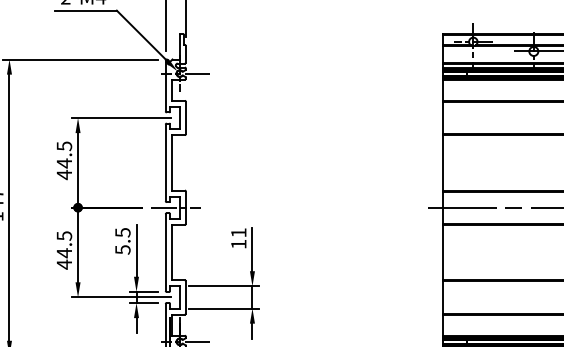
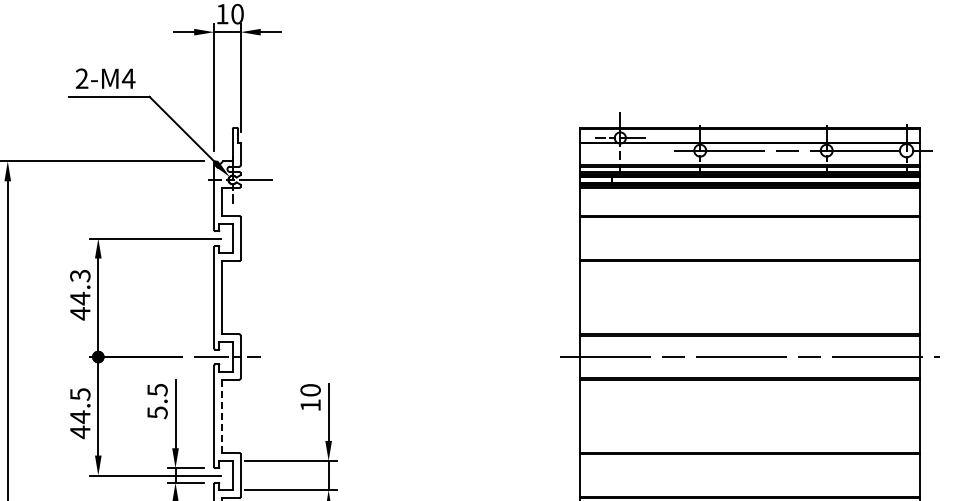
text: (63, 145) -> (79, 275), 44.5 -> 44.3
text: (238, 233) -> (310, 390), 11 -> 10
line: (172, 252) -> (222, 416), solid -> dashed

